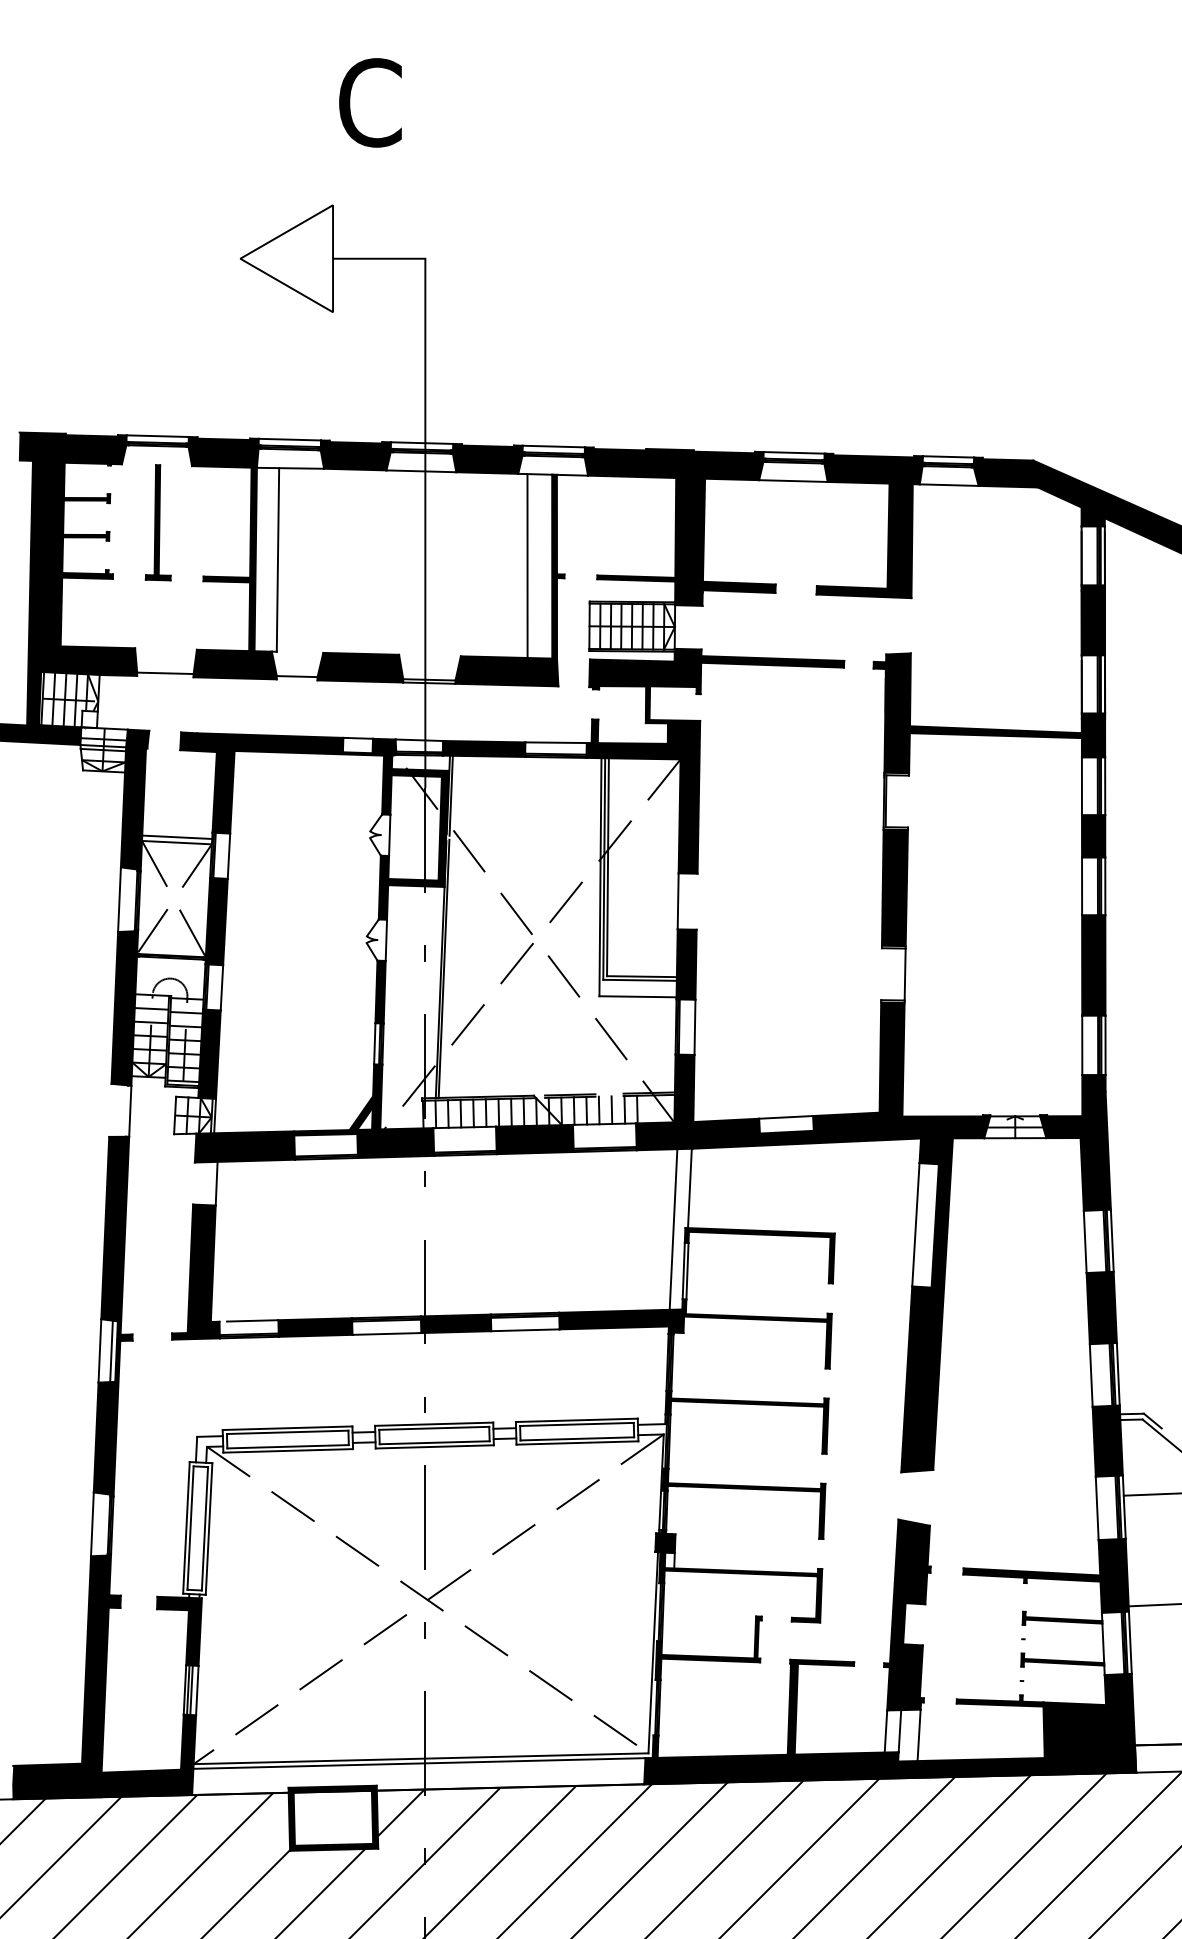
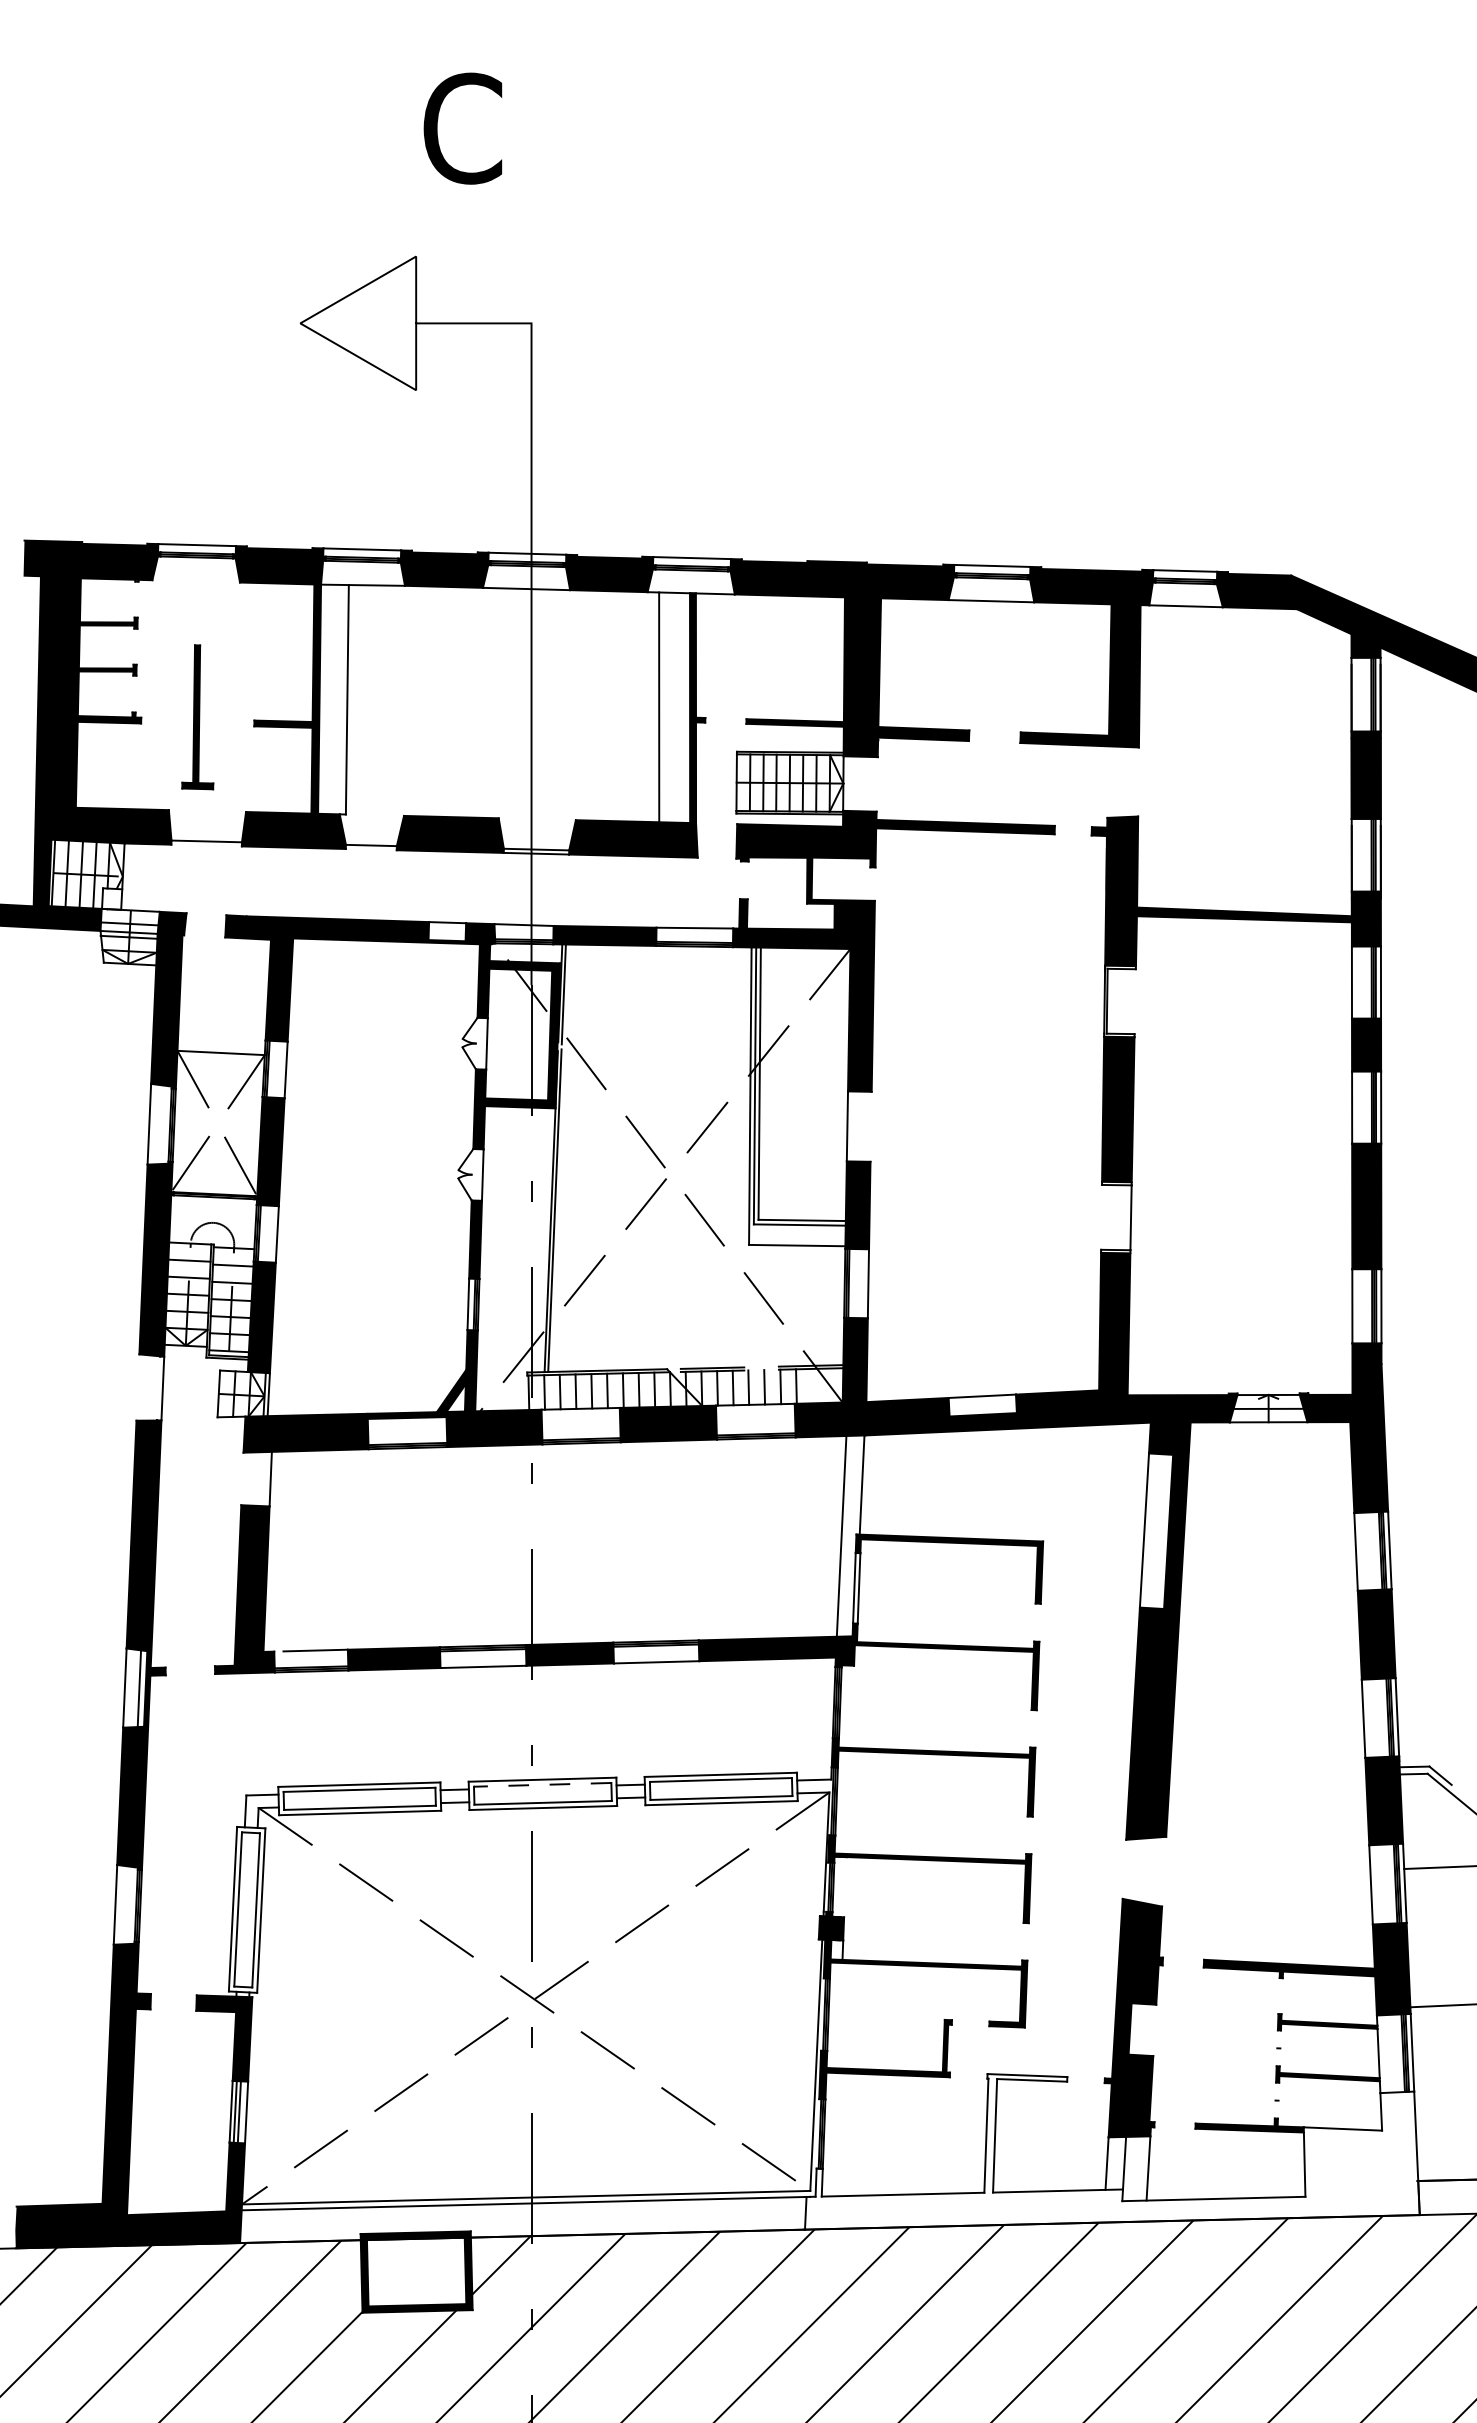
part: (158, 522) -> (197, 717), moved
line: (177, 837) -> (221, 1046), removed
line: (434, 1428) -> (542, 1784), solid -> dashed
fill: (889, 1721) -> (1111, 2151), removed

